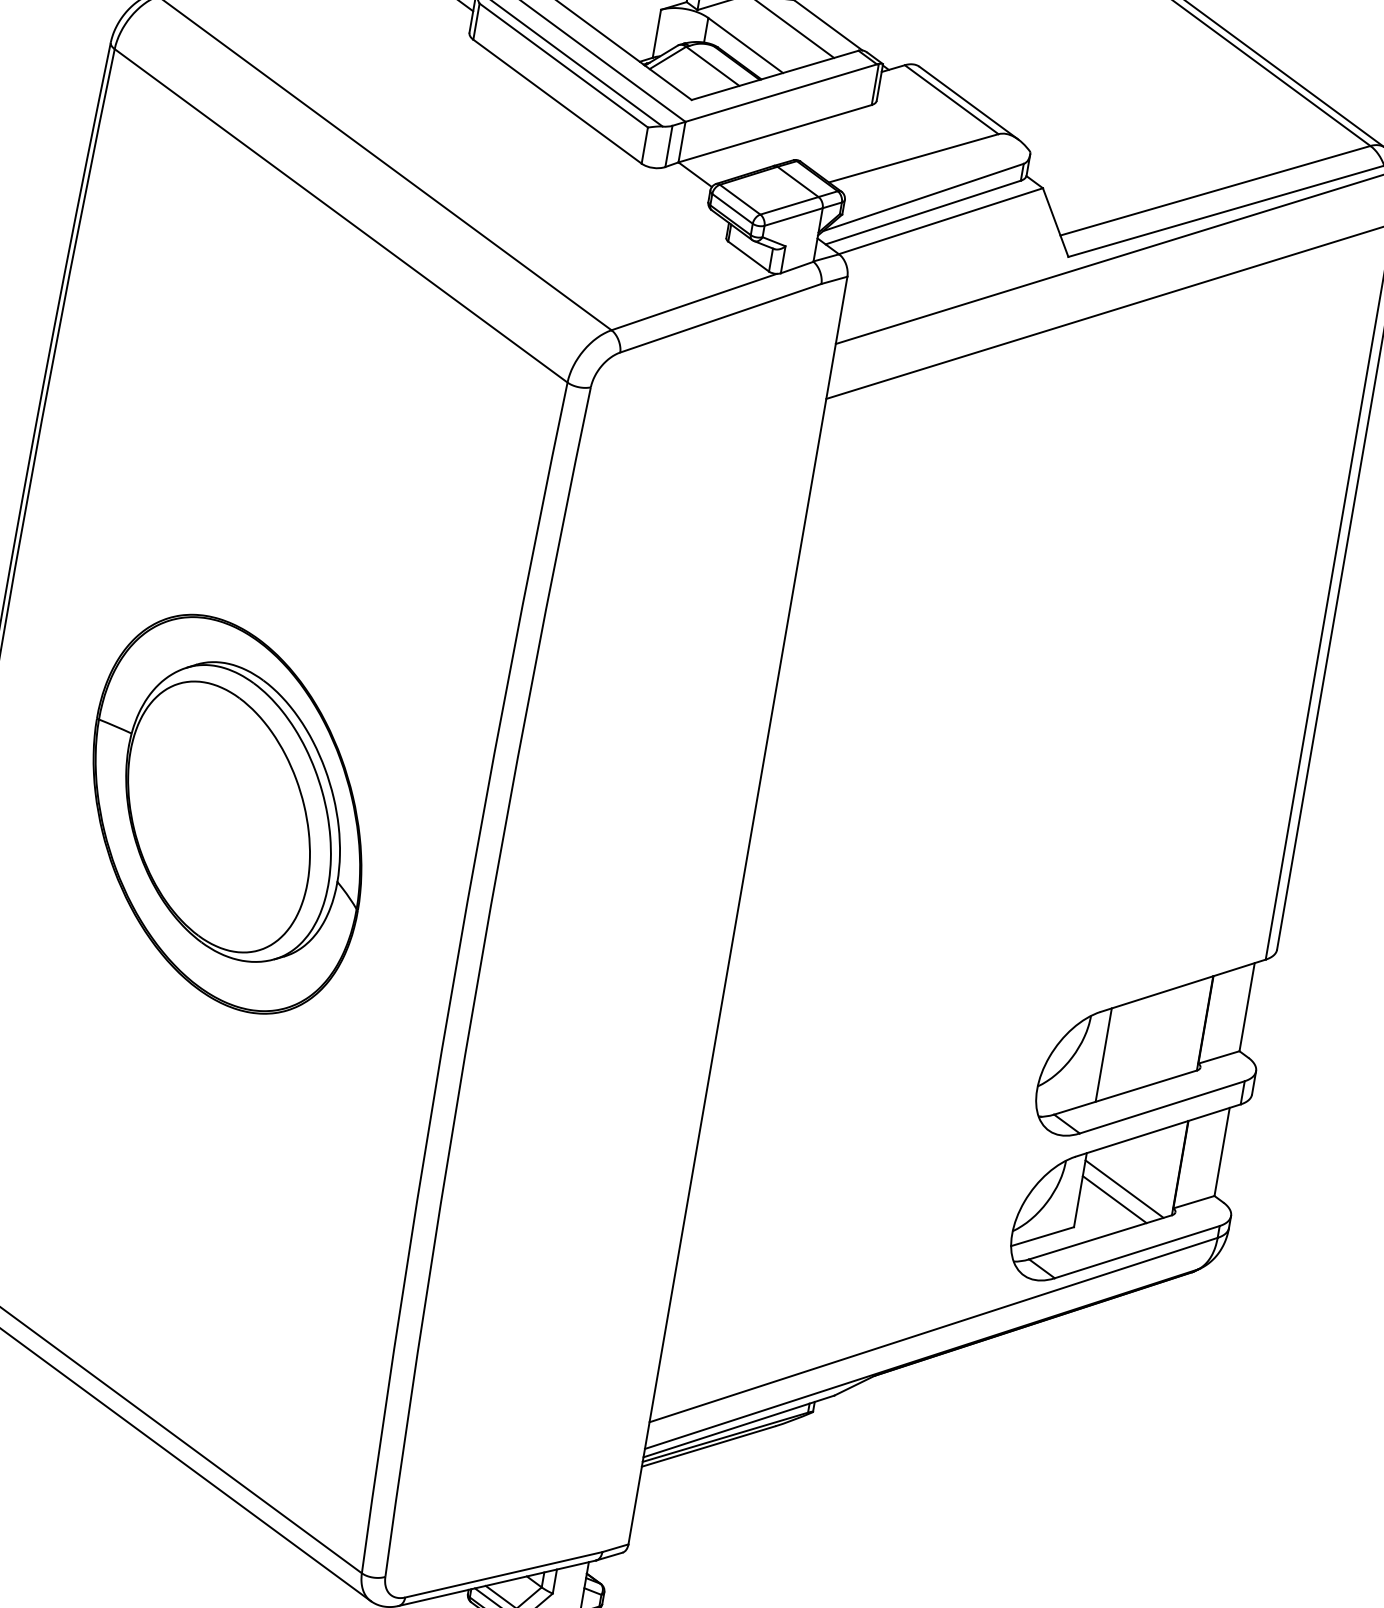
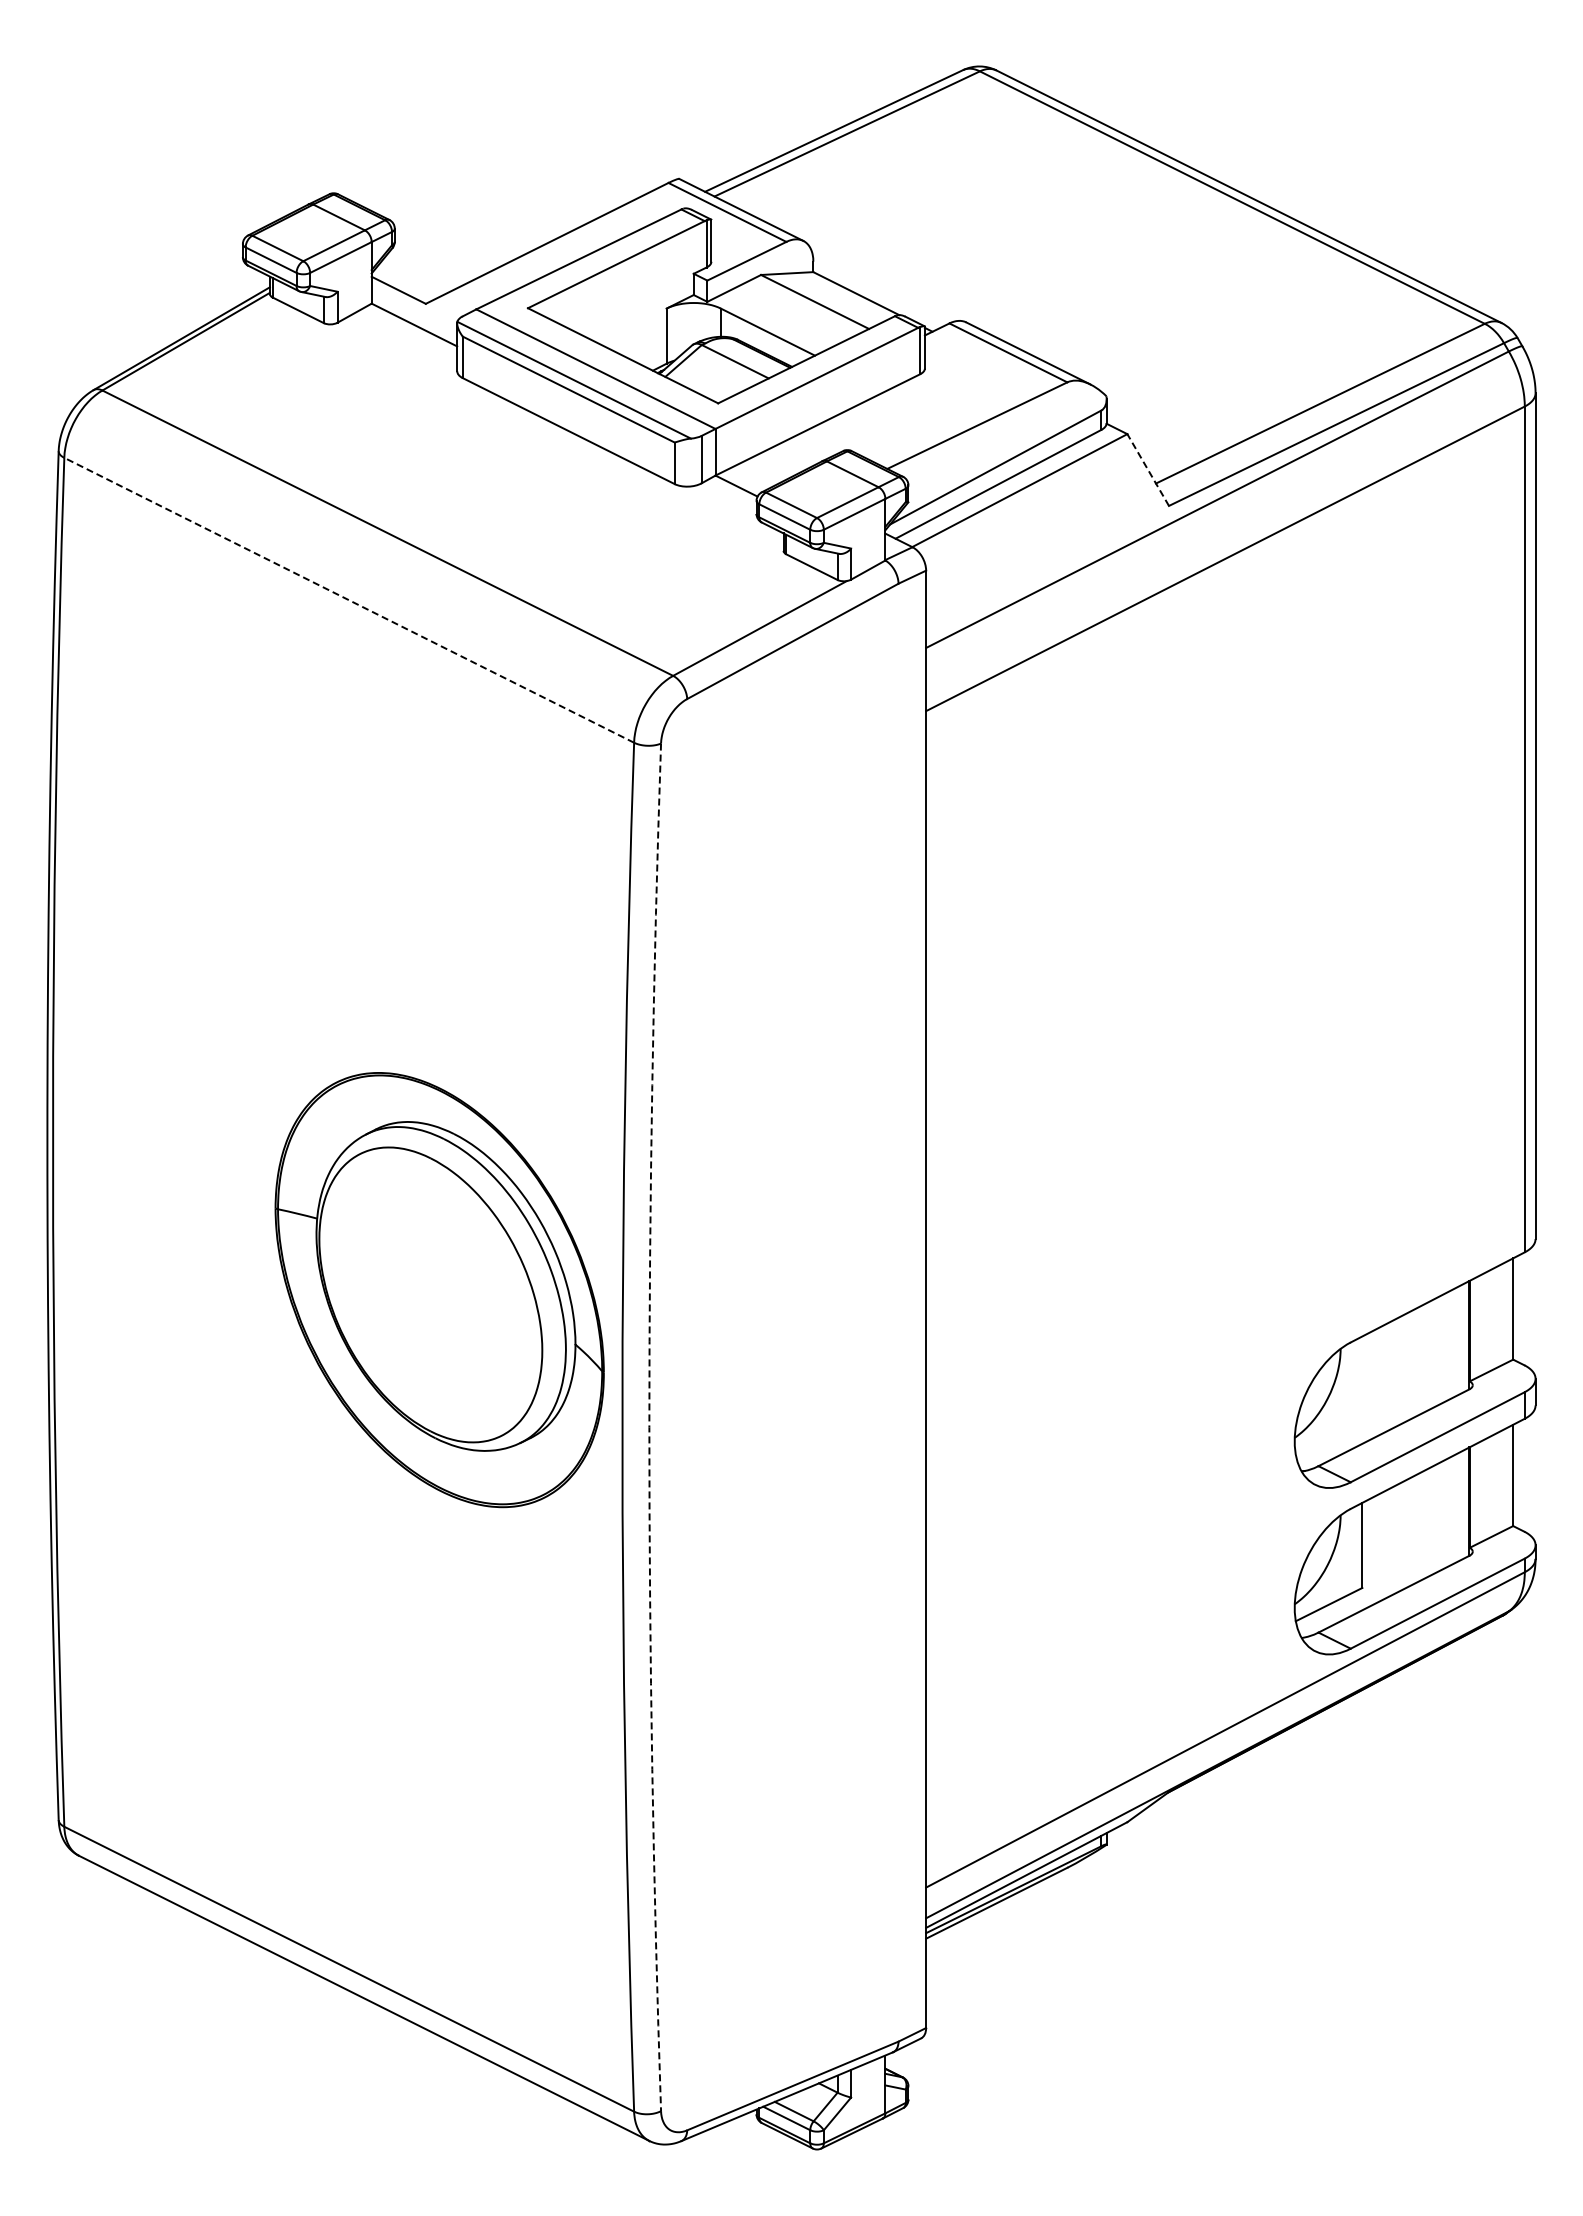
line: (341, 216) -> (349, 600), solid -> dashed
line: (1055, 222) -> (1147, 469), solid -> dashed
part: (227, 814) -> (439, 1290), moved
arc: (478, 980) -> (649, 1427), solid -> dashed
line: (1103, 1054) -> (1362, 1389), removed
line: (1124, 1188) -> (1411, 1535), removed
line: (1114, 1199) -> (1402, 1549), removed

